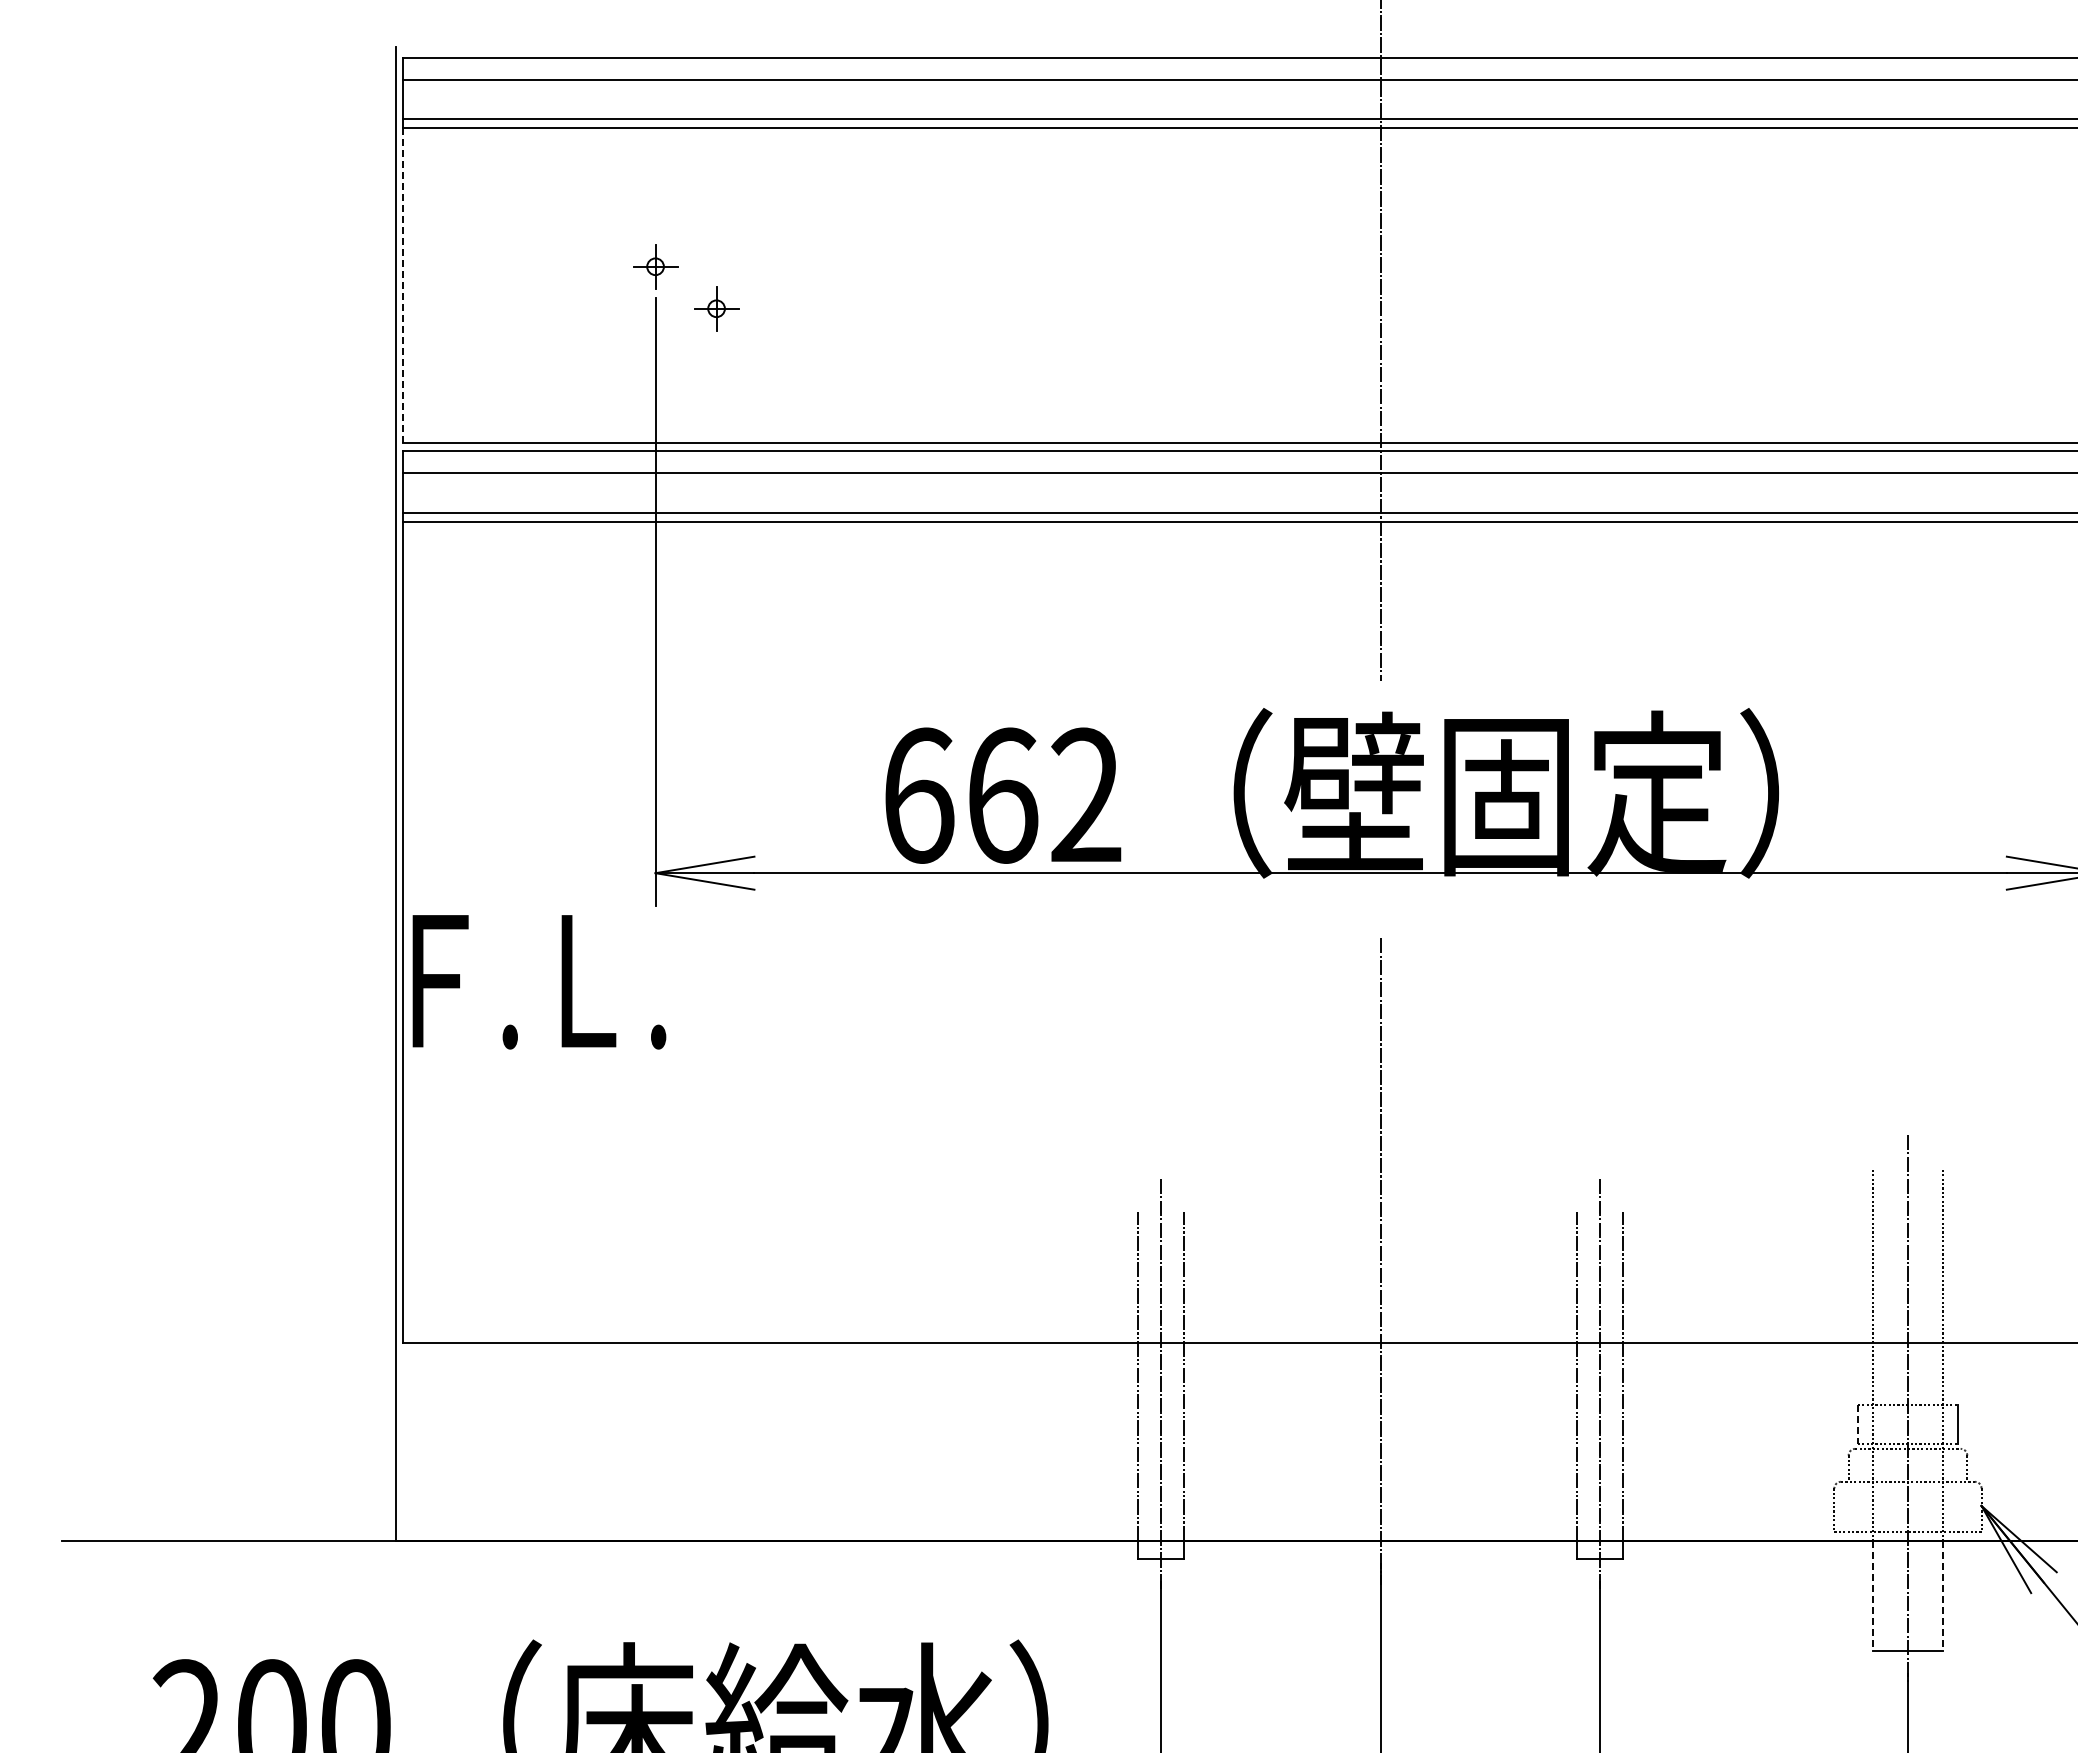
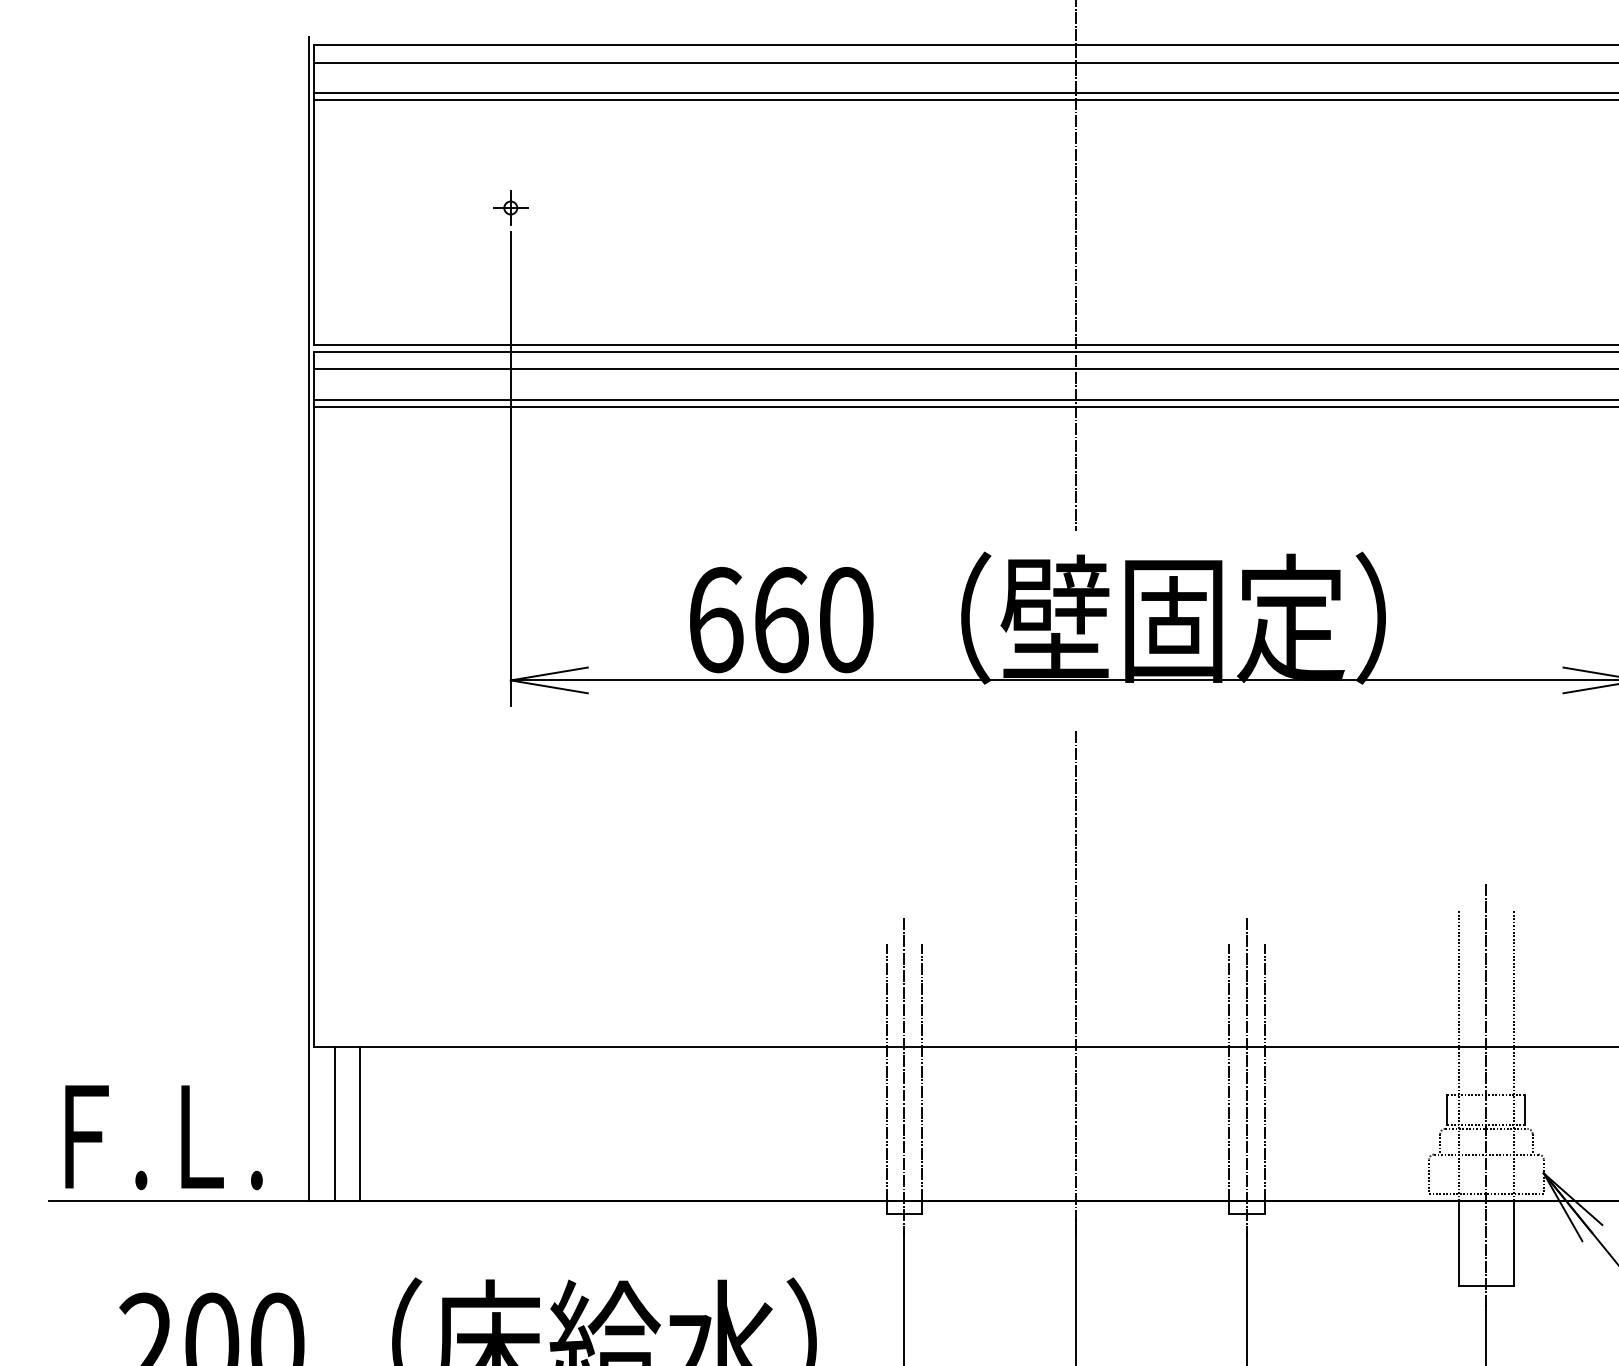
line: (402, 285) -> (313, 222), dashed -> solid
part: (716, 308) -> (558, 240), removed
text: (1086, 795) -> (846, 619), 662 -> 660
text: (539, 982) -> (164, 1137), moved
line: (1857, 1424) -> (1447, 1109), dashed -> solid
line: (429, 1442) -> (334, 1123), added
line: (462, 1442) -> (360, 1123), added
line: (1872, 1596) -> (1458, 1243), dashed -> solid
line: (1943, 1596) -> (1514, 1243), dashed -> solid

